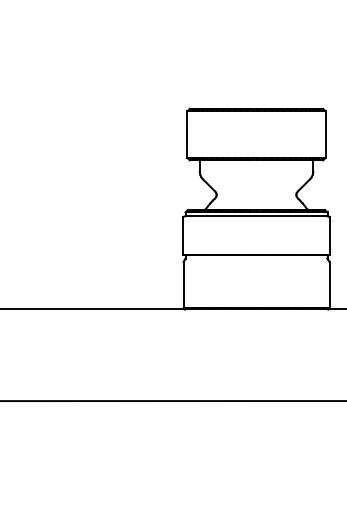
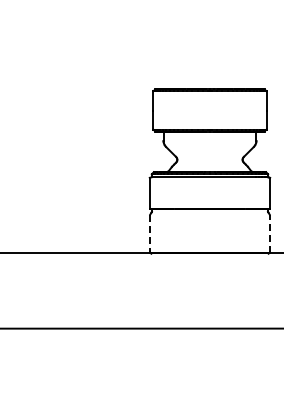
line: (183, 284) -> (150, 233), solid -> dashed
line: (329, 284) -> (269, 233), solid -> dashed

